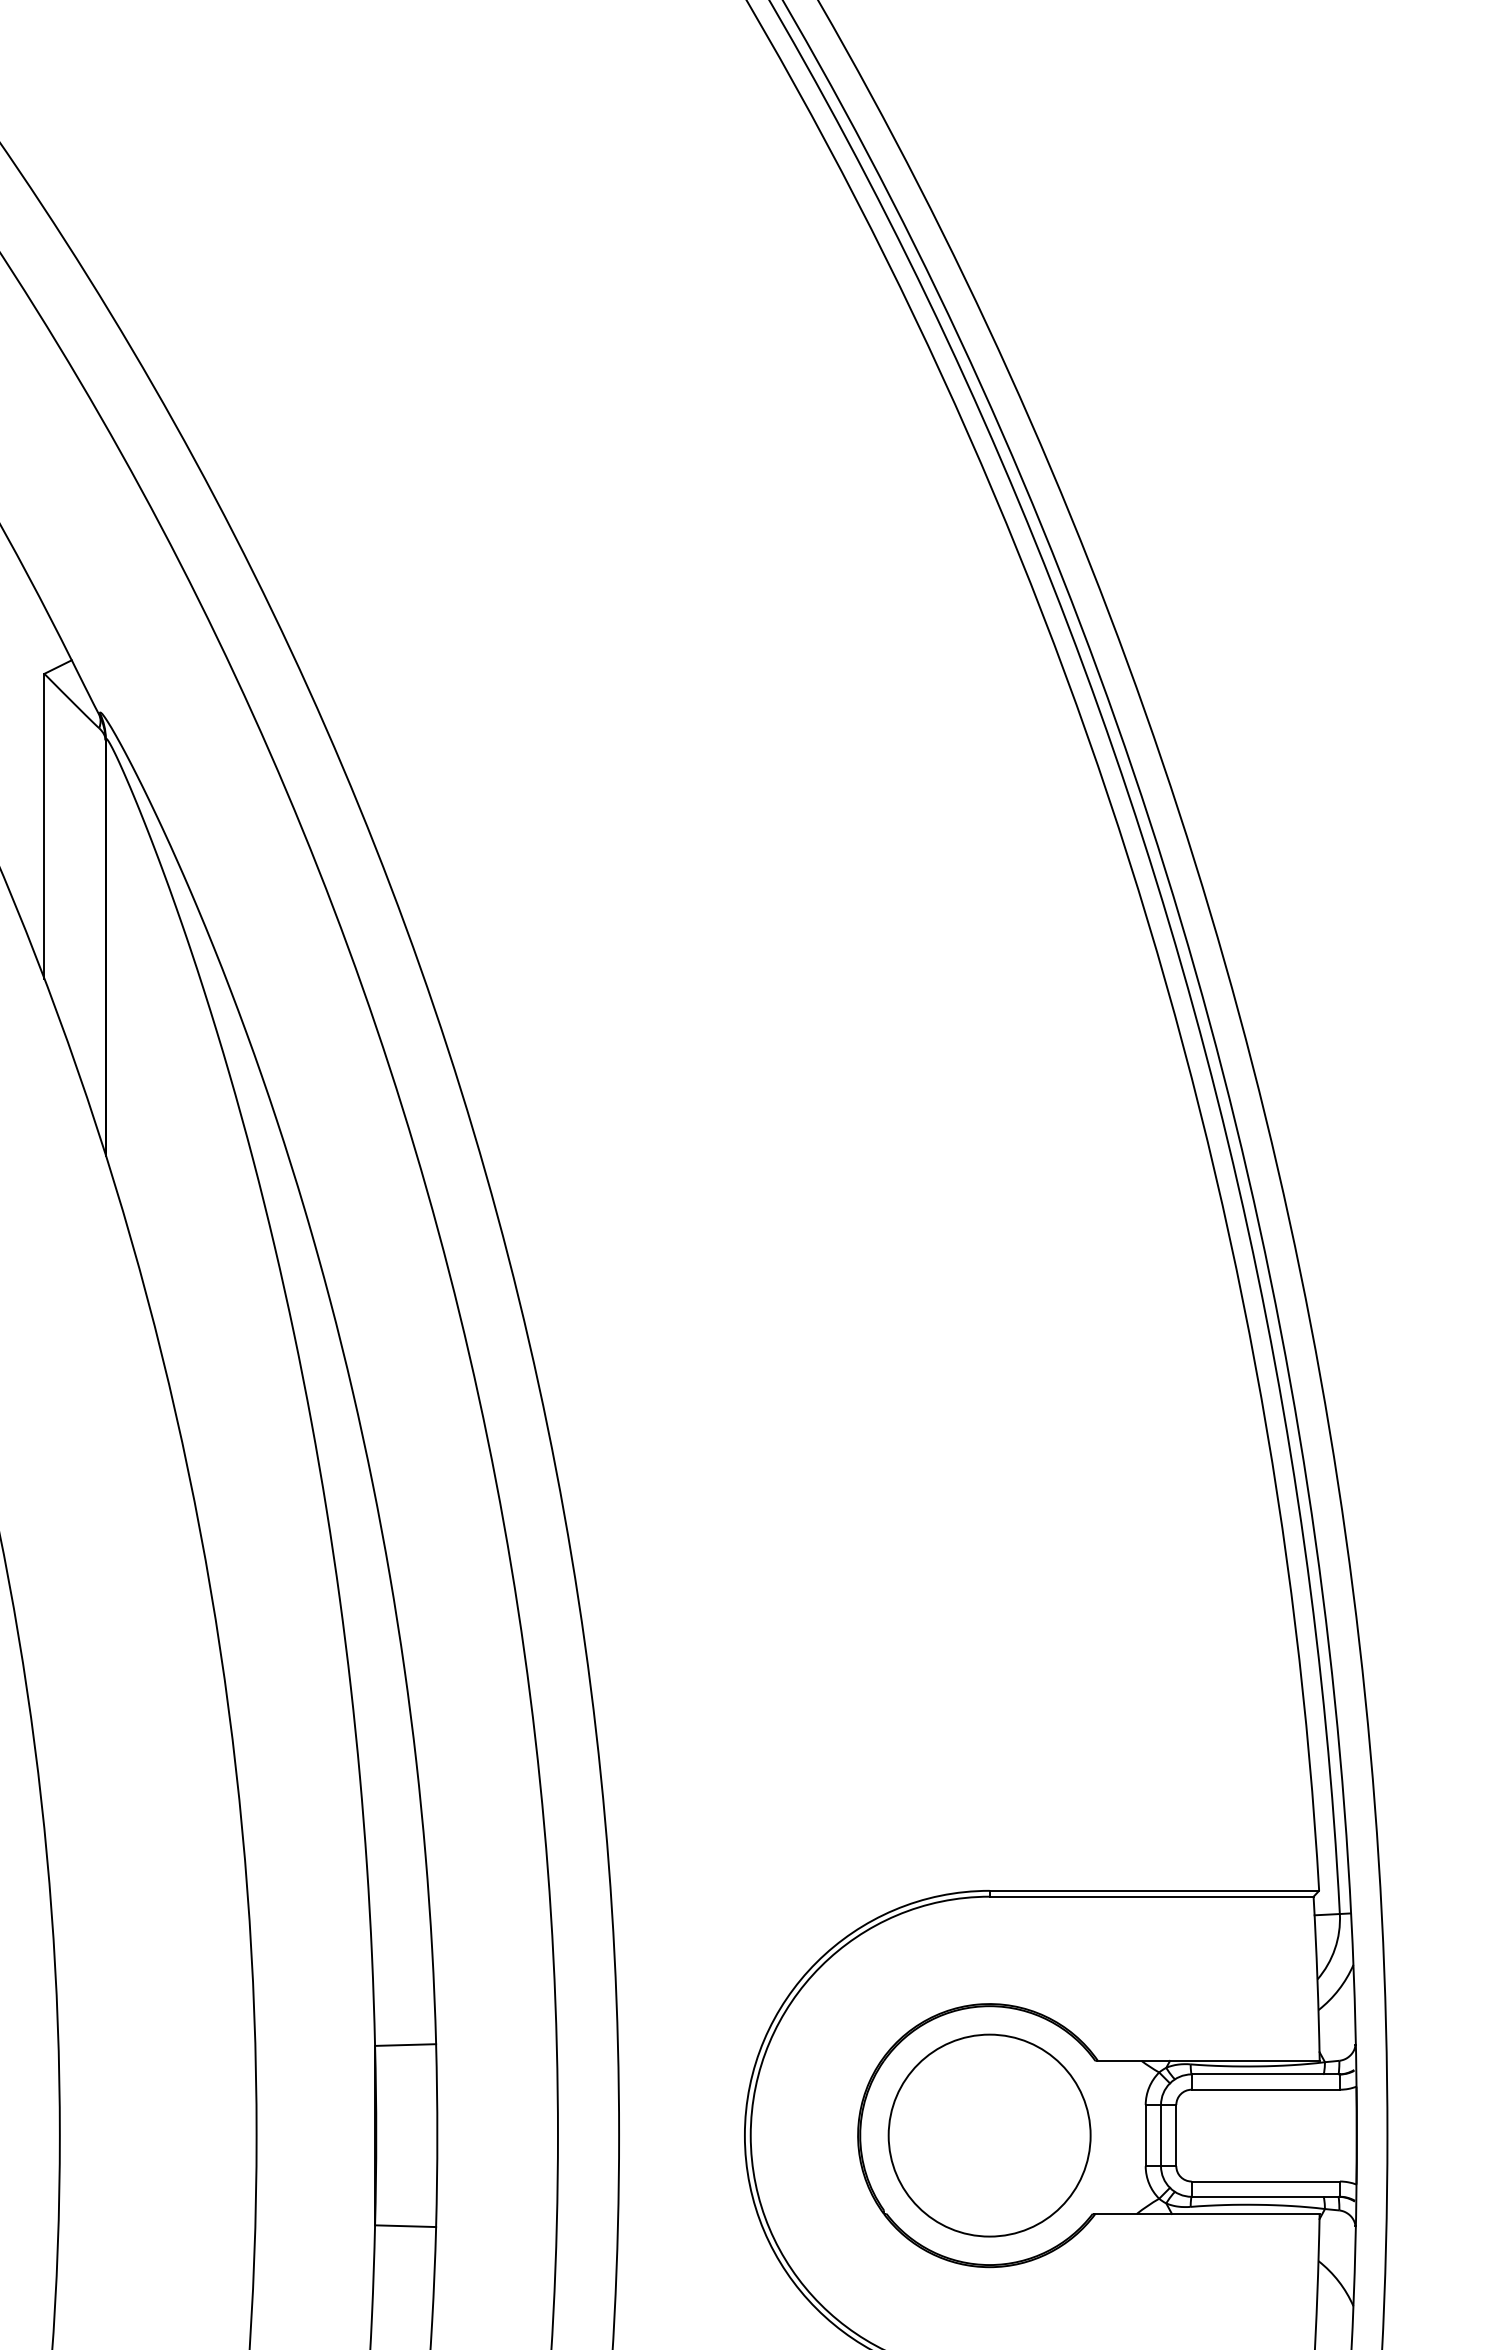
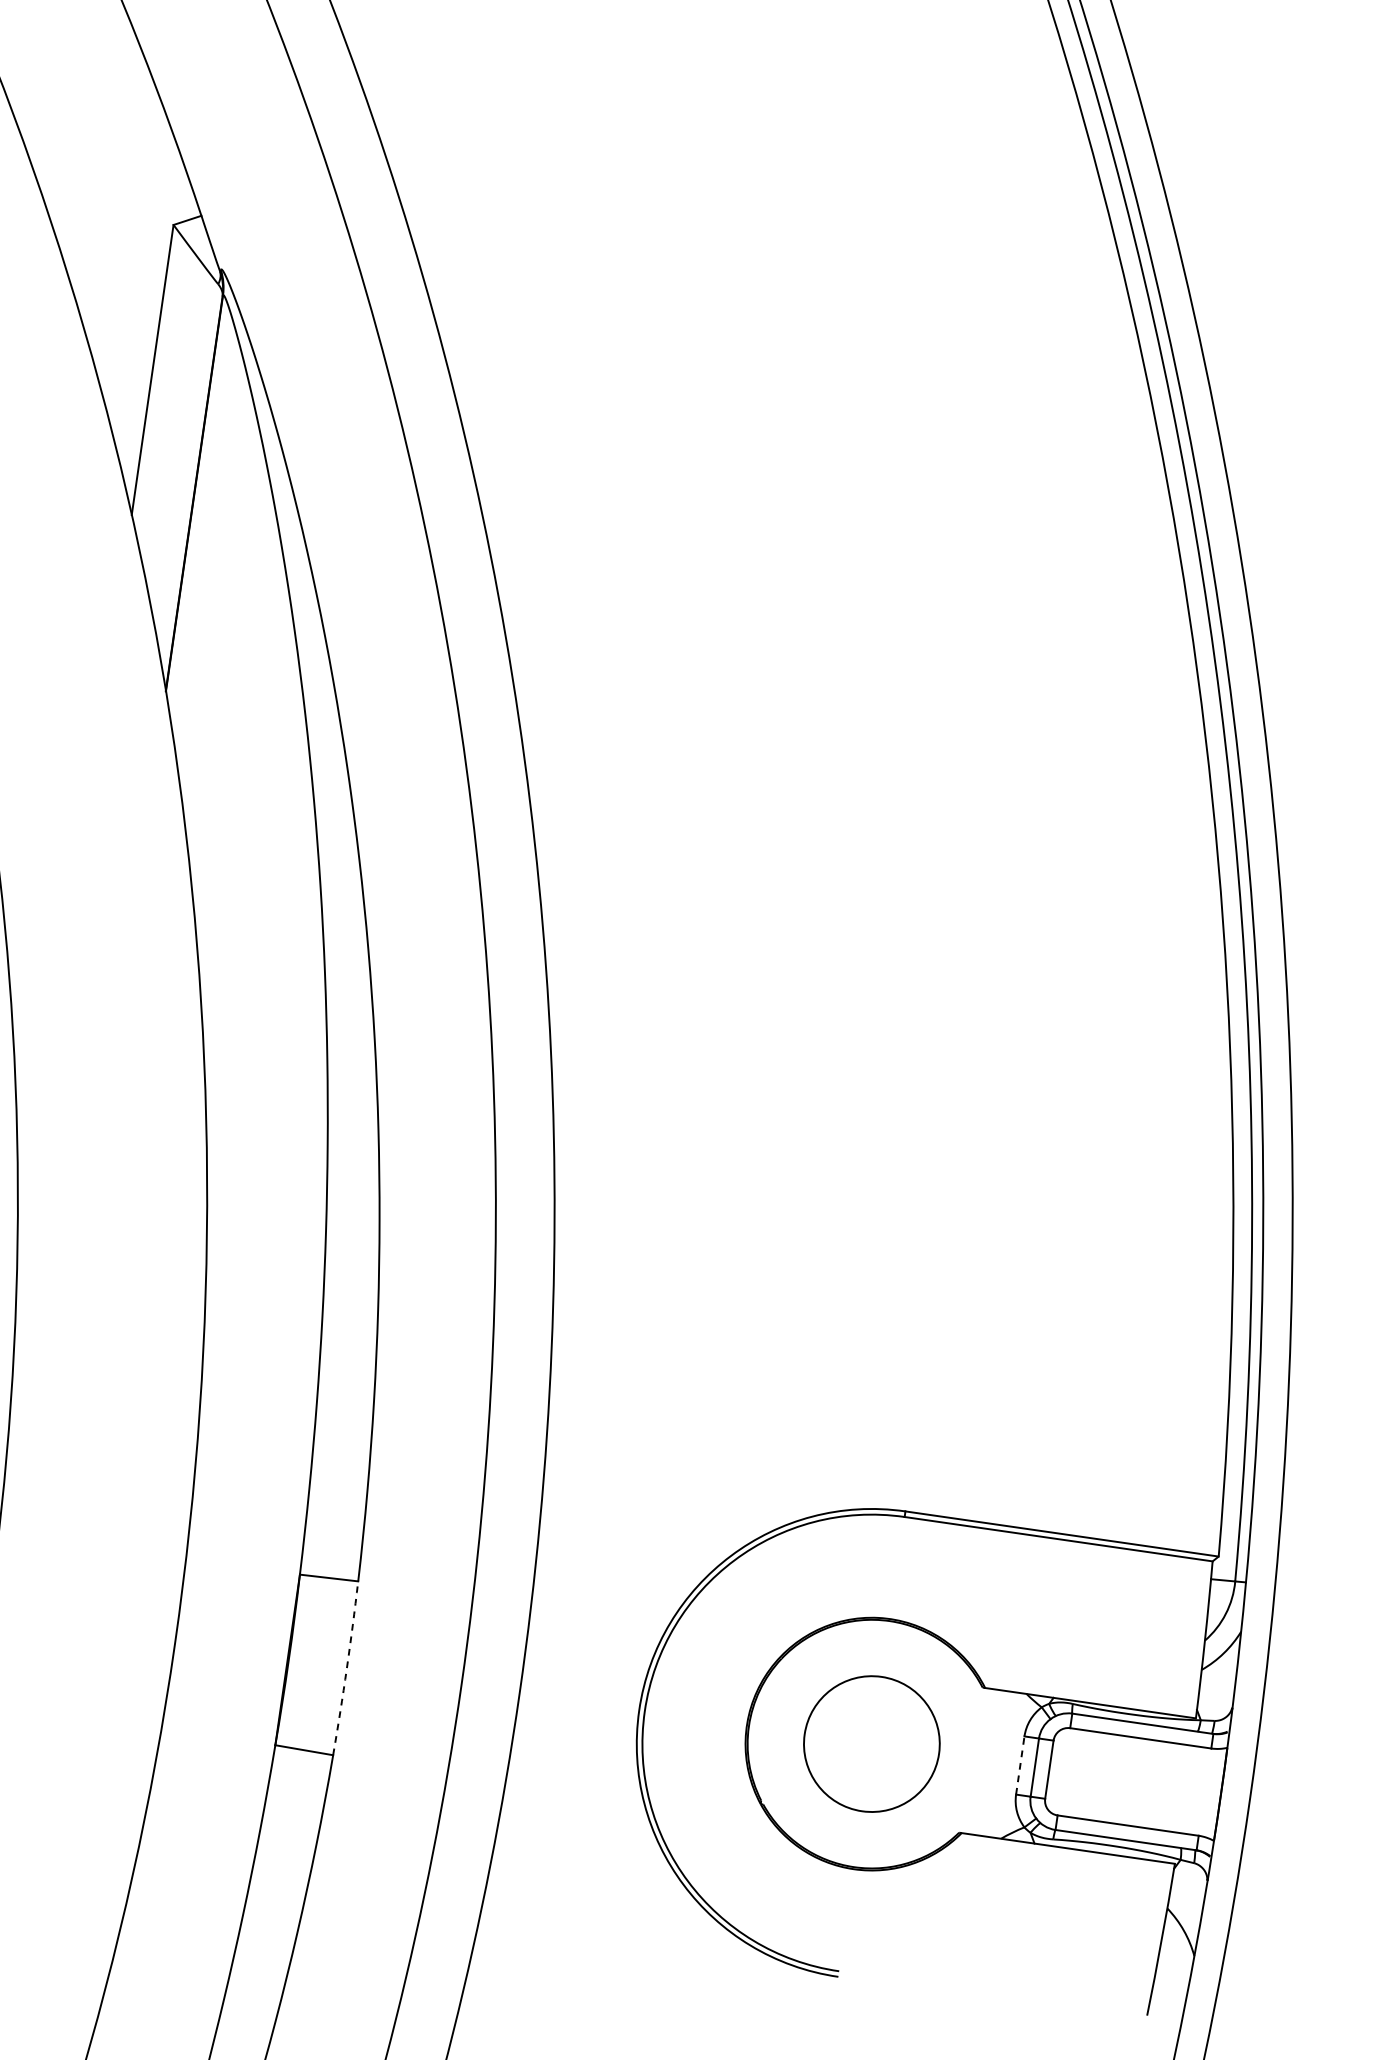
arc: (437, 2135) -> (347, 1668), solid -> dashed
circle: (989, 2135) -> (871, 1744), size x0.7
line: (1145, 2135) -> (1020, 1765), solid -> dashed

